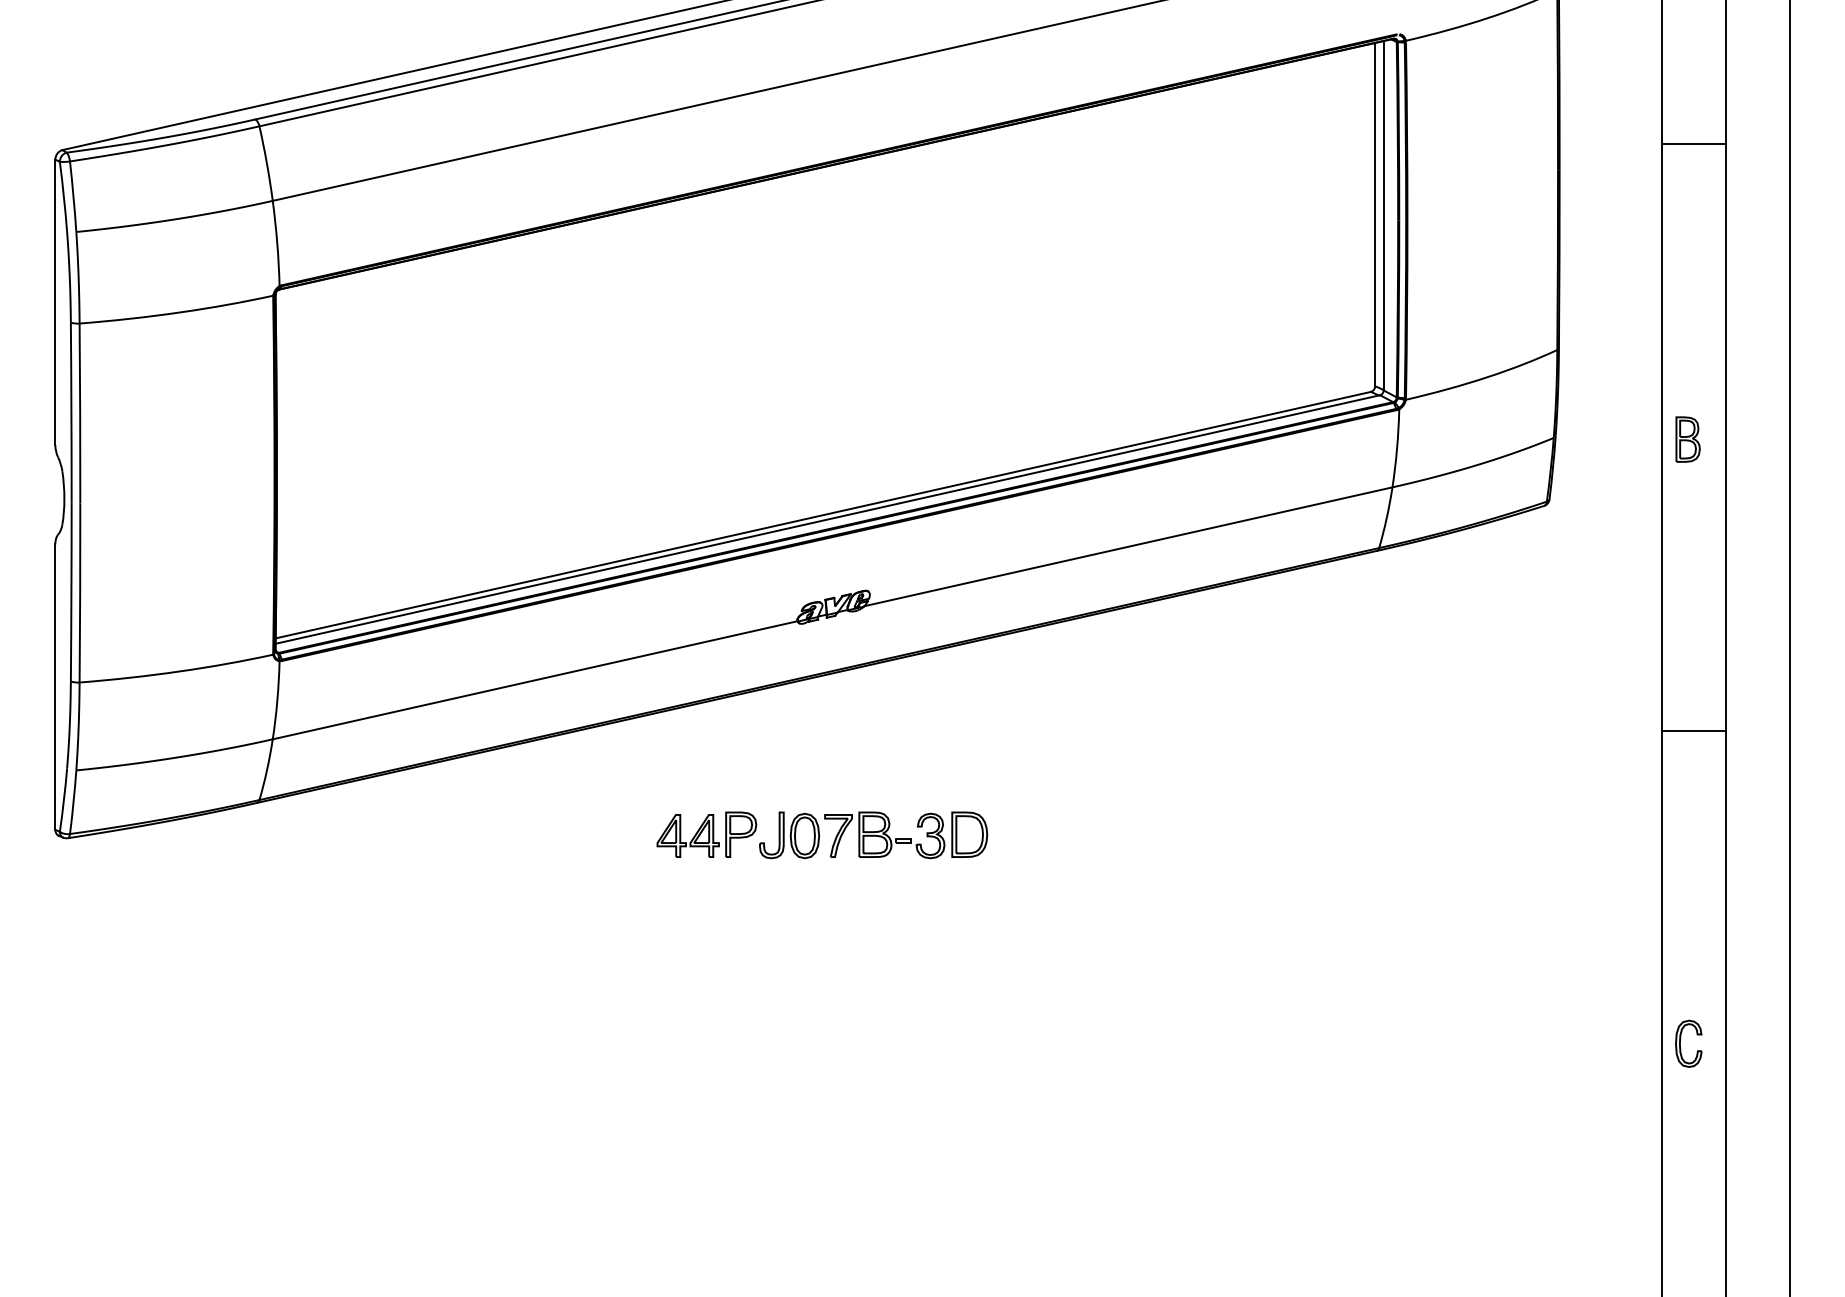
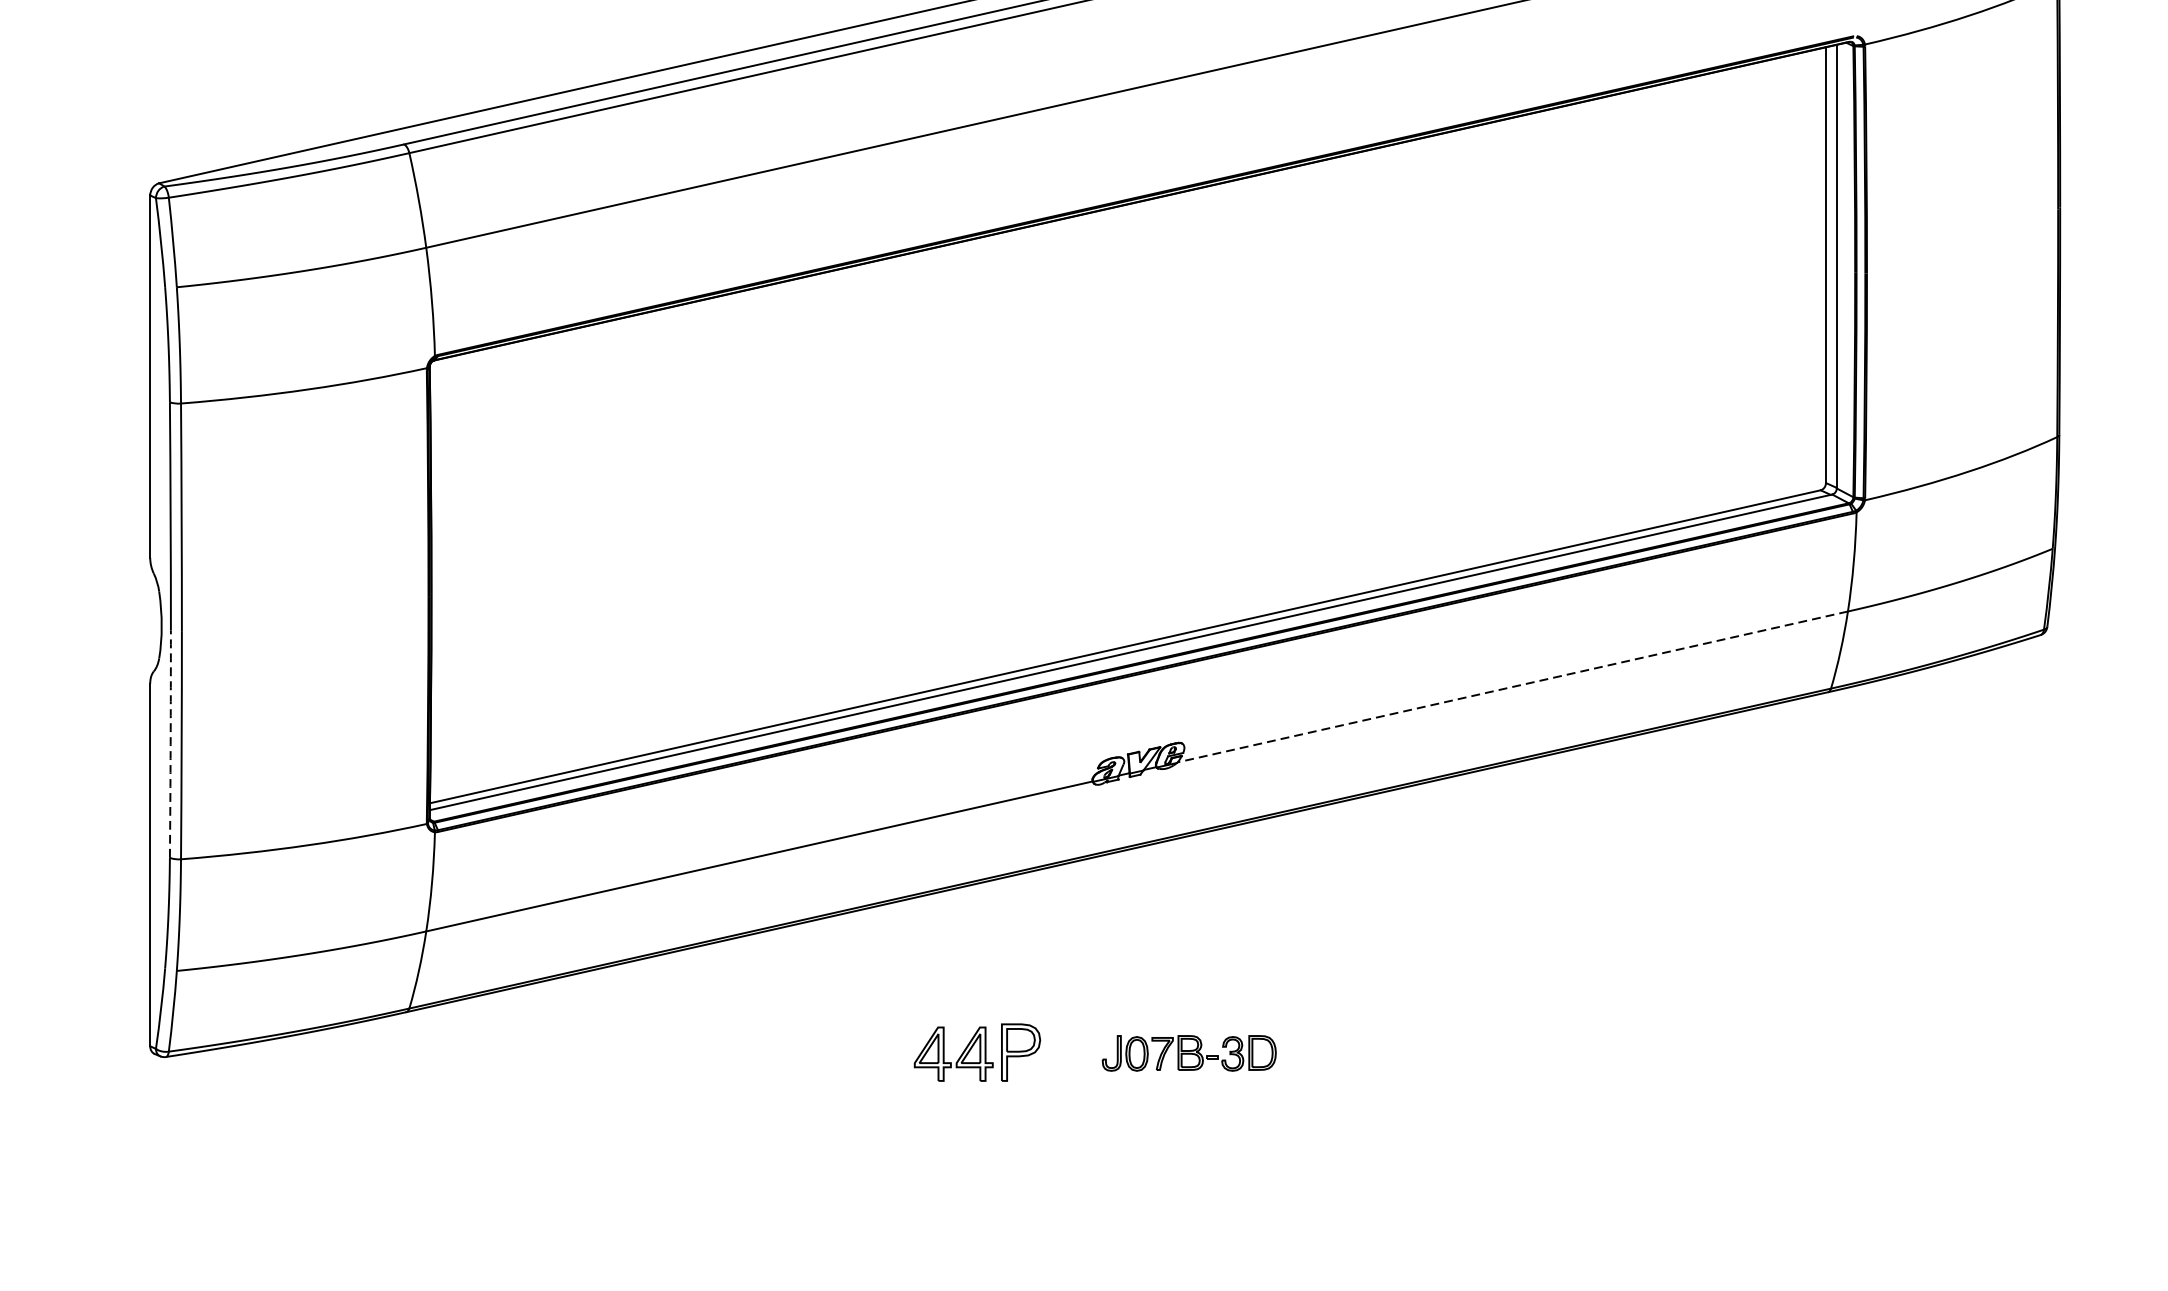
line: (1128, 546) -> (1512, 686), solid -> dashed
arc: (71, 591) -> (170, 743), solid -> dashed
part: (873, 835) -> (1189, 1053), size x0.6

